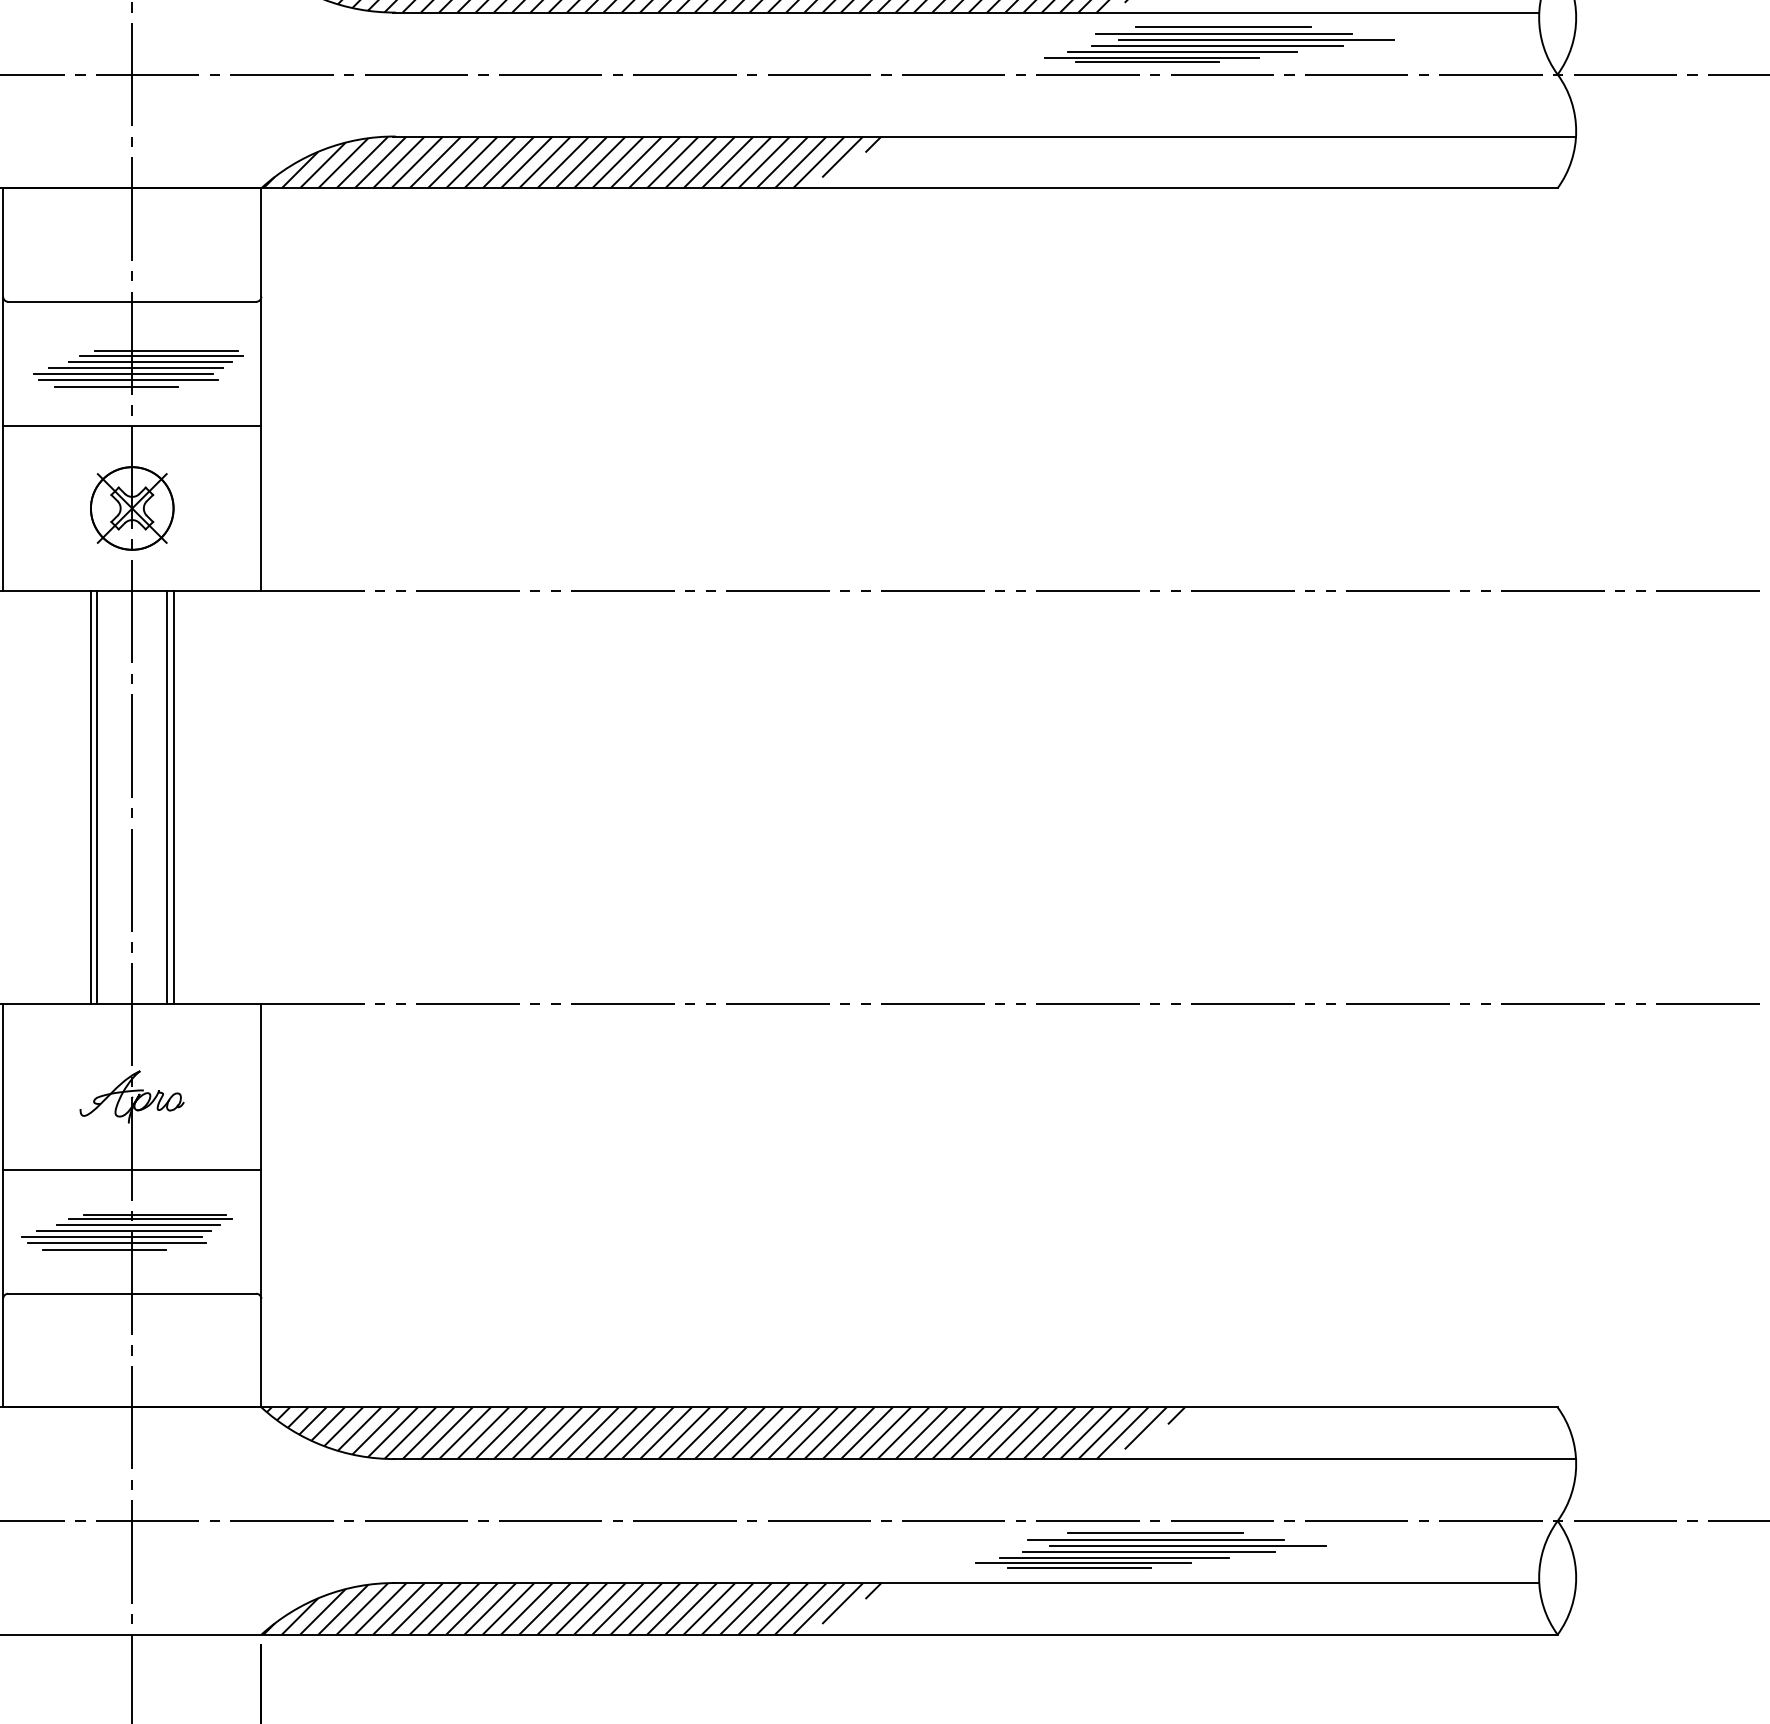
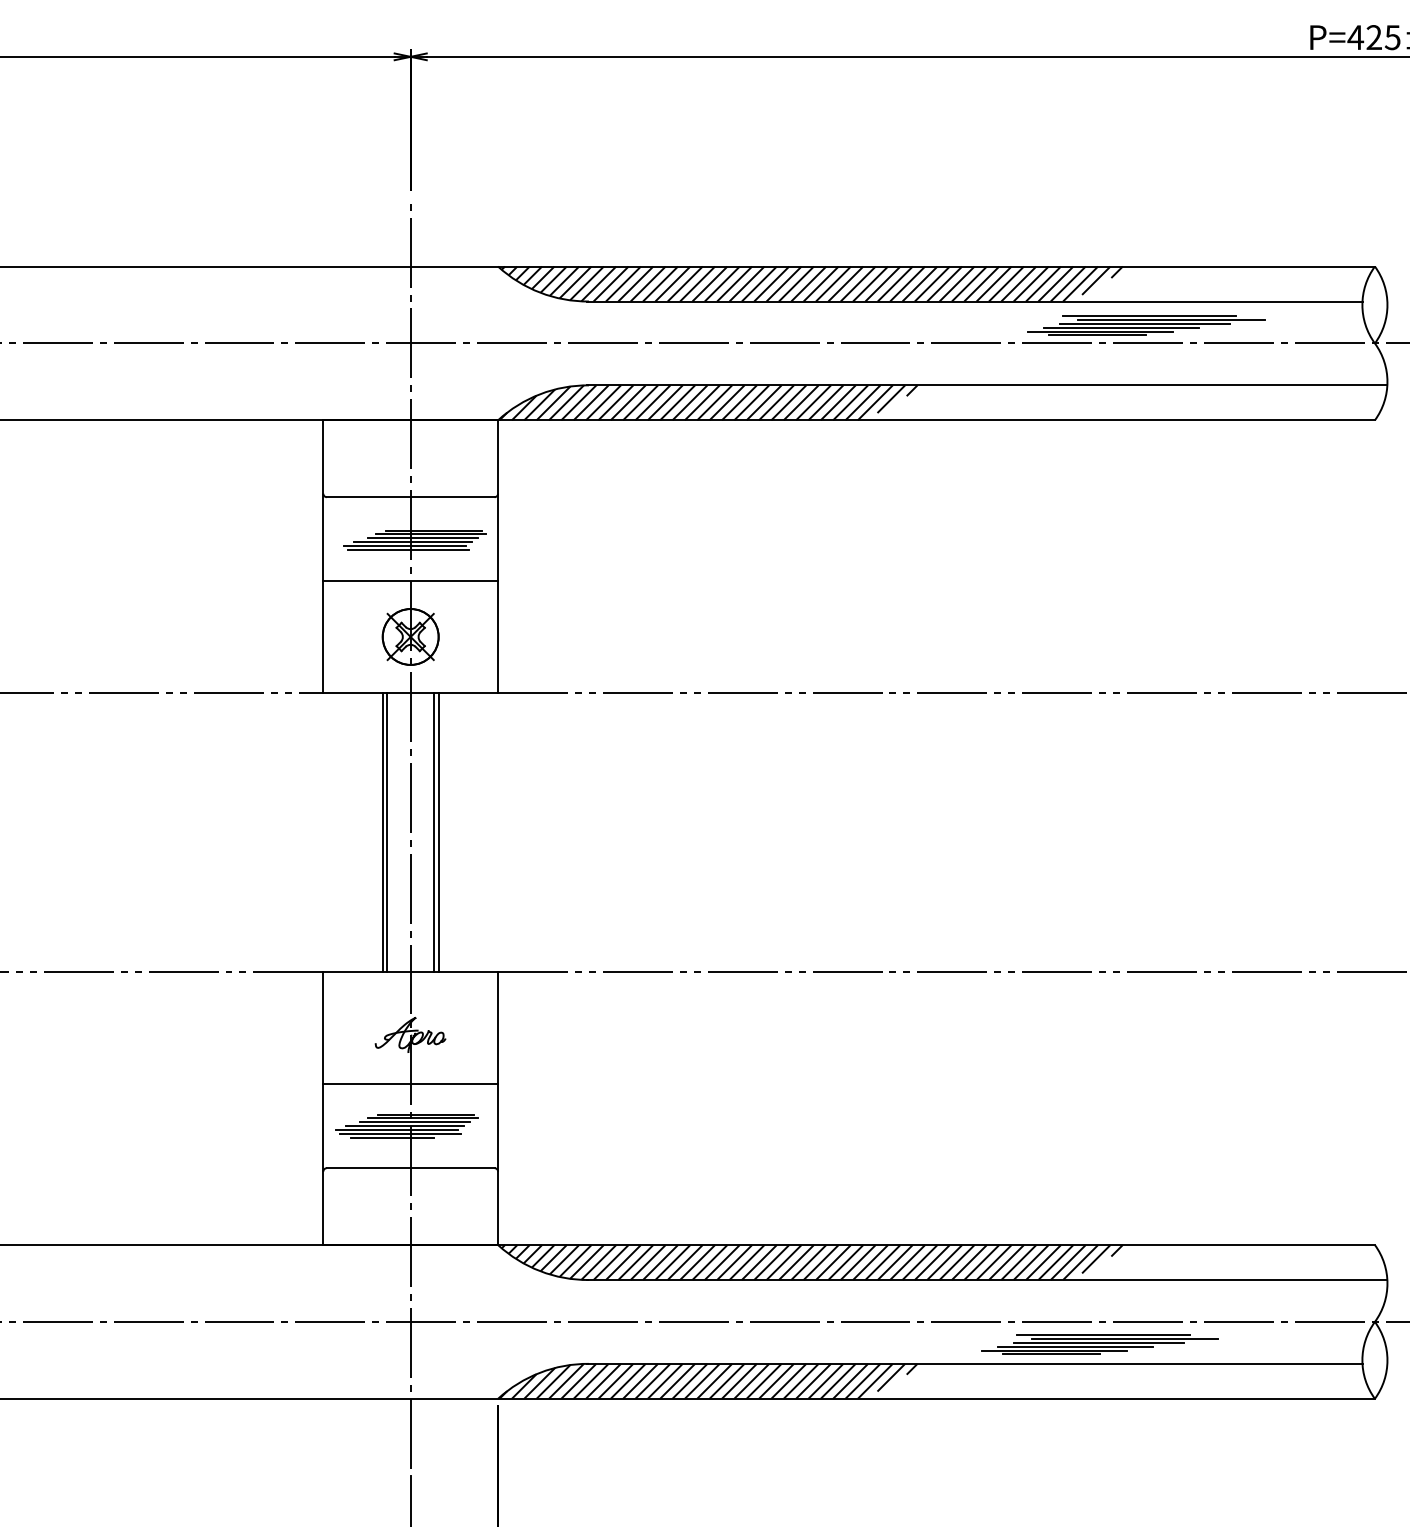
line: (1222, 27) -> (1148, 311), removed
line: (115, 386) -> (399, 554), removed
line: (1154, 1532) -> (1102, 1329), removed

